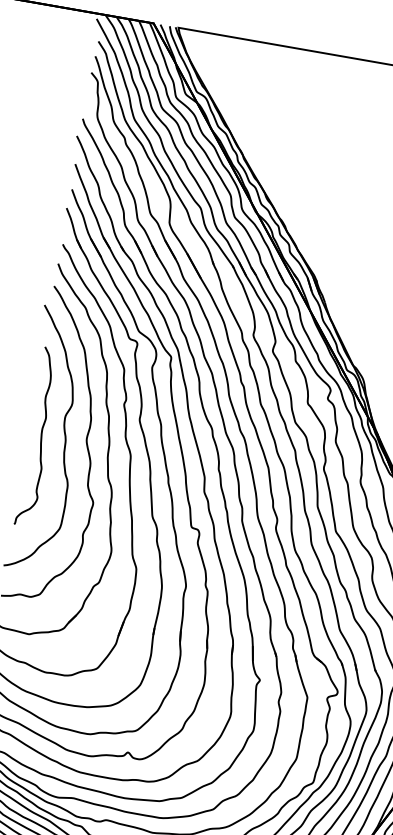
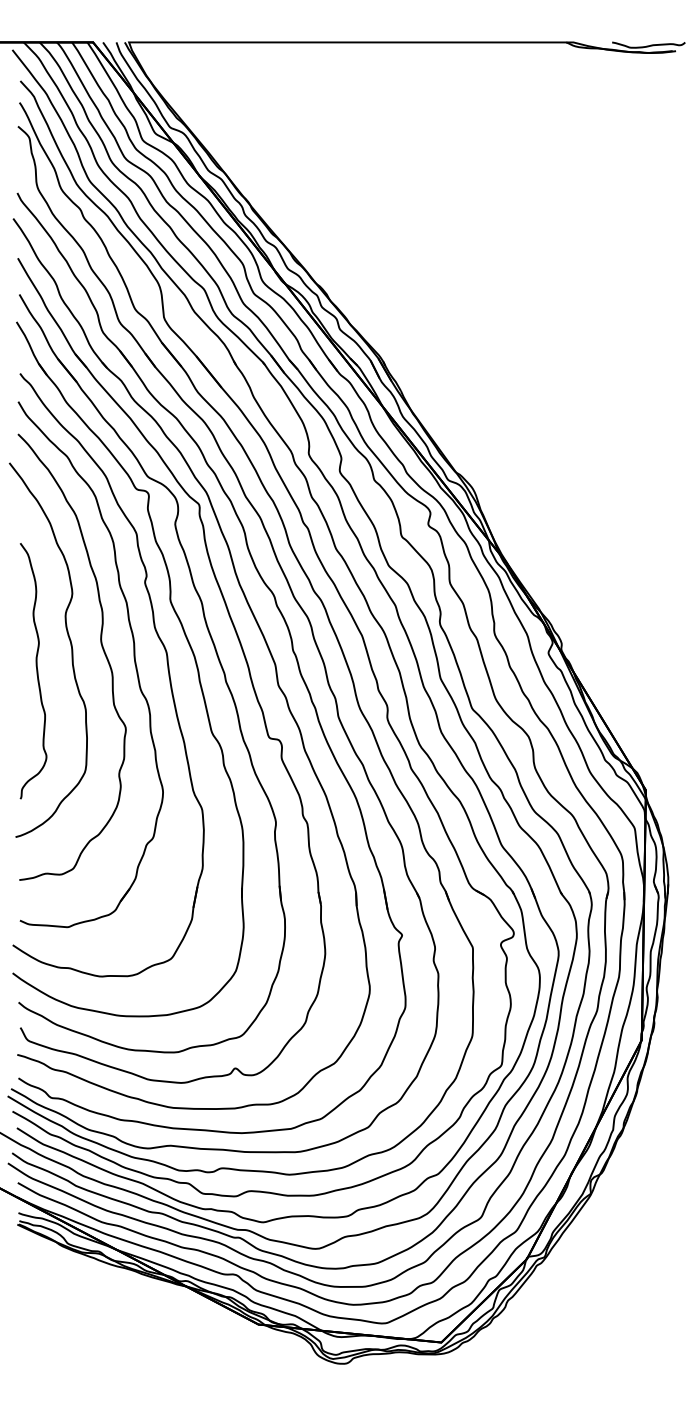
curve: (40, 437) -> (36, 671), moved

